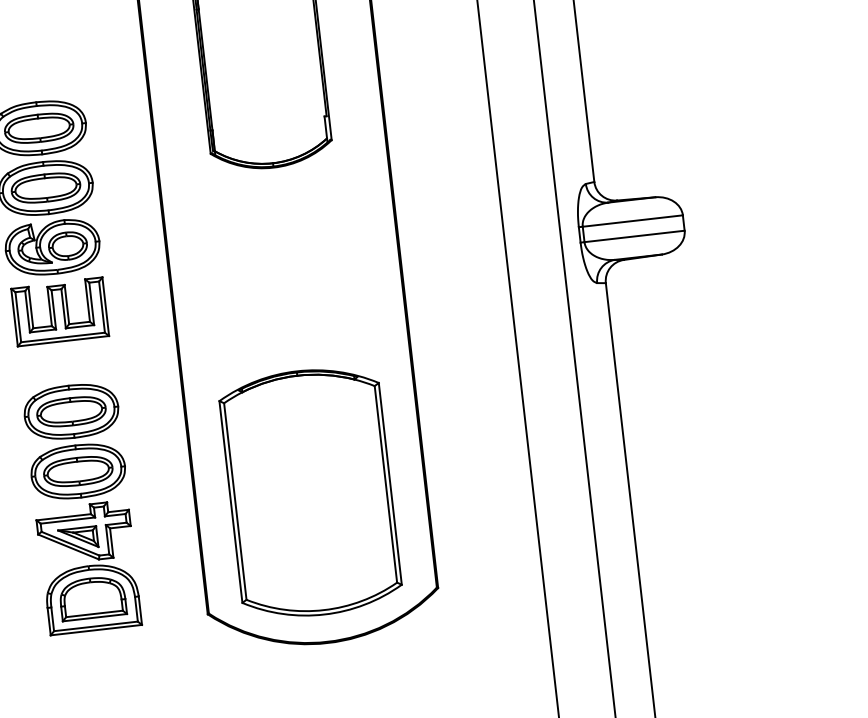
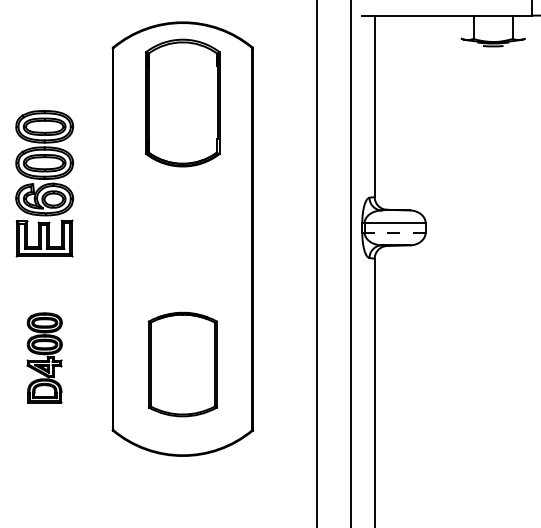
line: (633, 236) -> (394, 232), solid -> dashed
part: (309, 492) -> (182, 364), size x0.7
part: (82, 507) -> (44, 357), size x0.6

